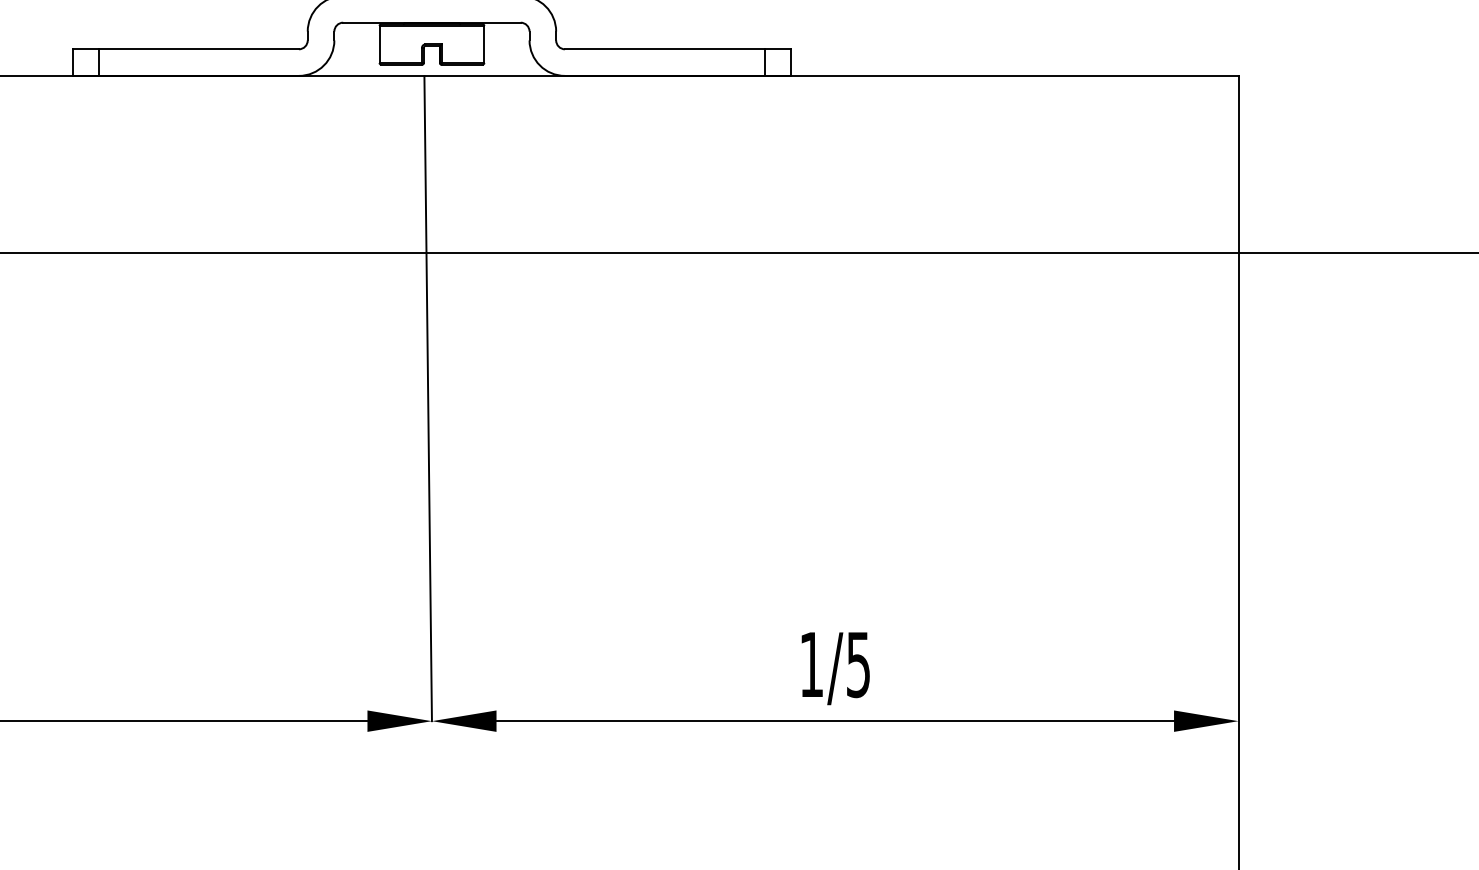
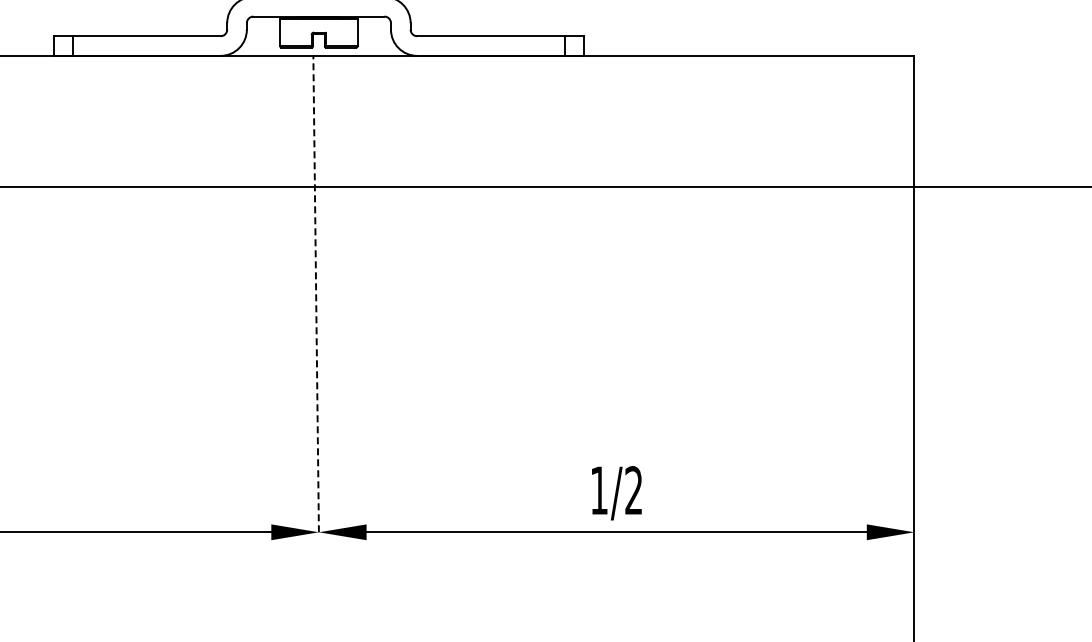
line: (428, 397) -> (316, 293), solid -> dashed
text: (858, 664) -> (633, 490), 1/5 -> 1/2

